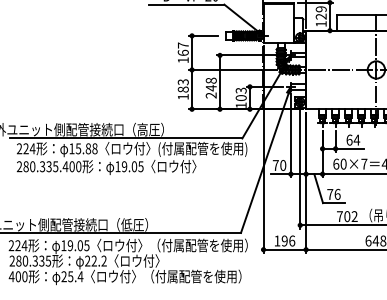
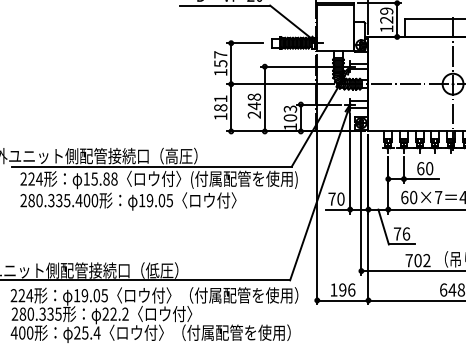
text: (182, 52) -> (219, 63), 167 -> 157
text: (182, 82) -> (219, 99), 183 -> 181
text: (356, 139) -> (429, 167), 64 -> 60

